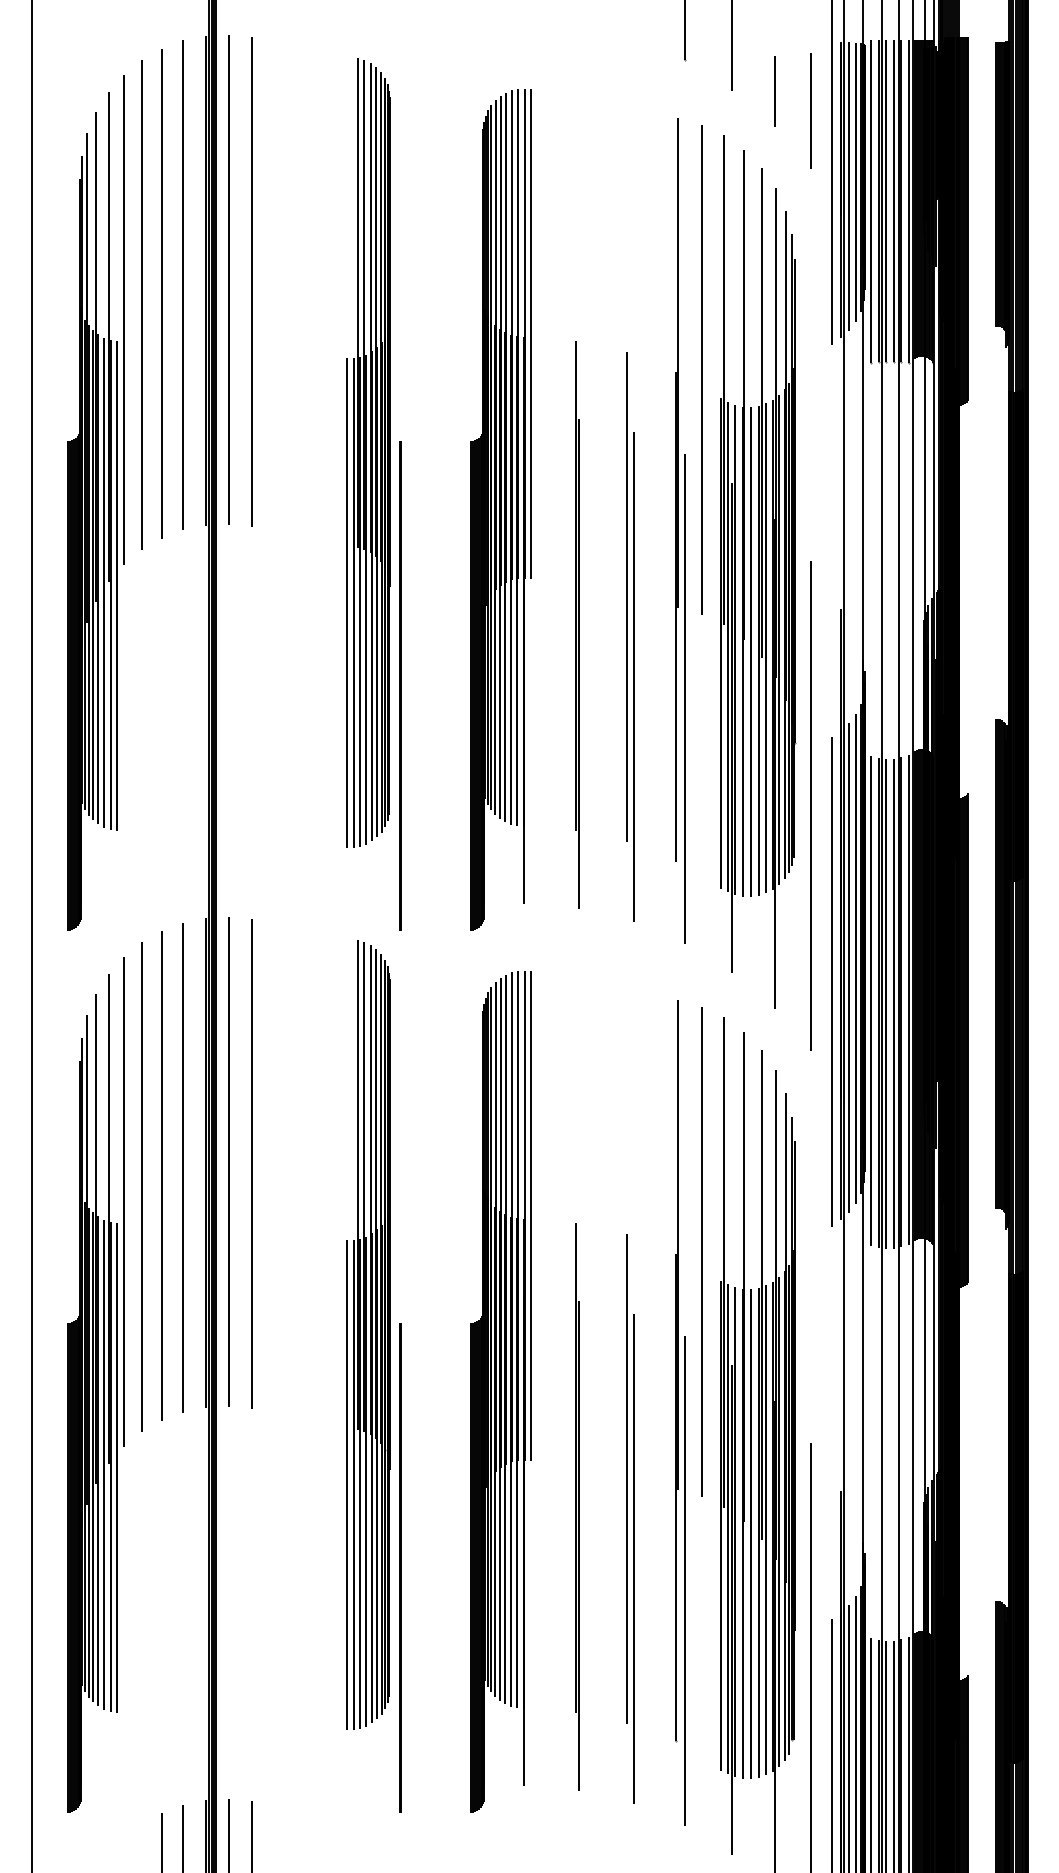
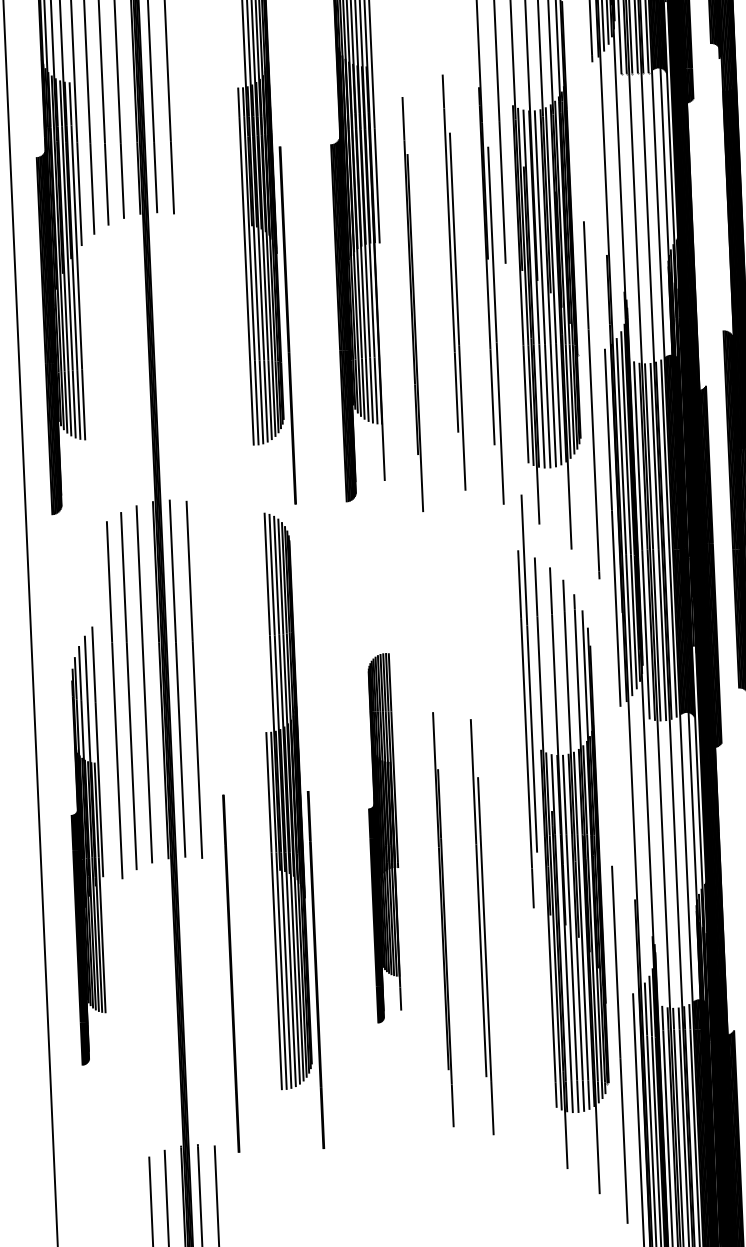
part: (577, 624) -> (412, 304), moved
line: (709, 1175) -> (529, 673), added
part: (95, 1384) -> (87, 845), size x0.7
part: (500, 1391) -> (383, 837), size x0.6
part: (680, 1412) -> (515, 847), removed
line: (284, 1567) -> (231, 973), added

